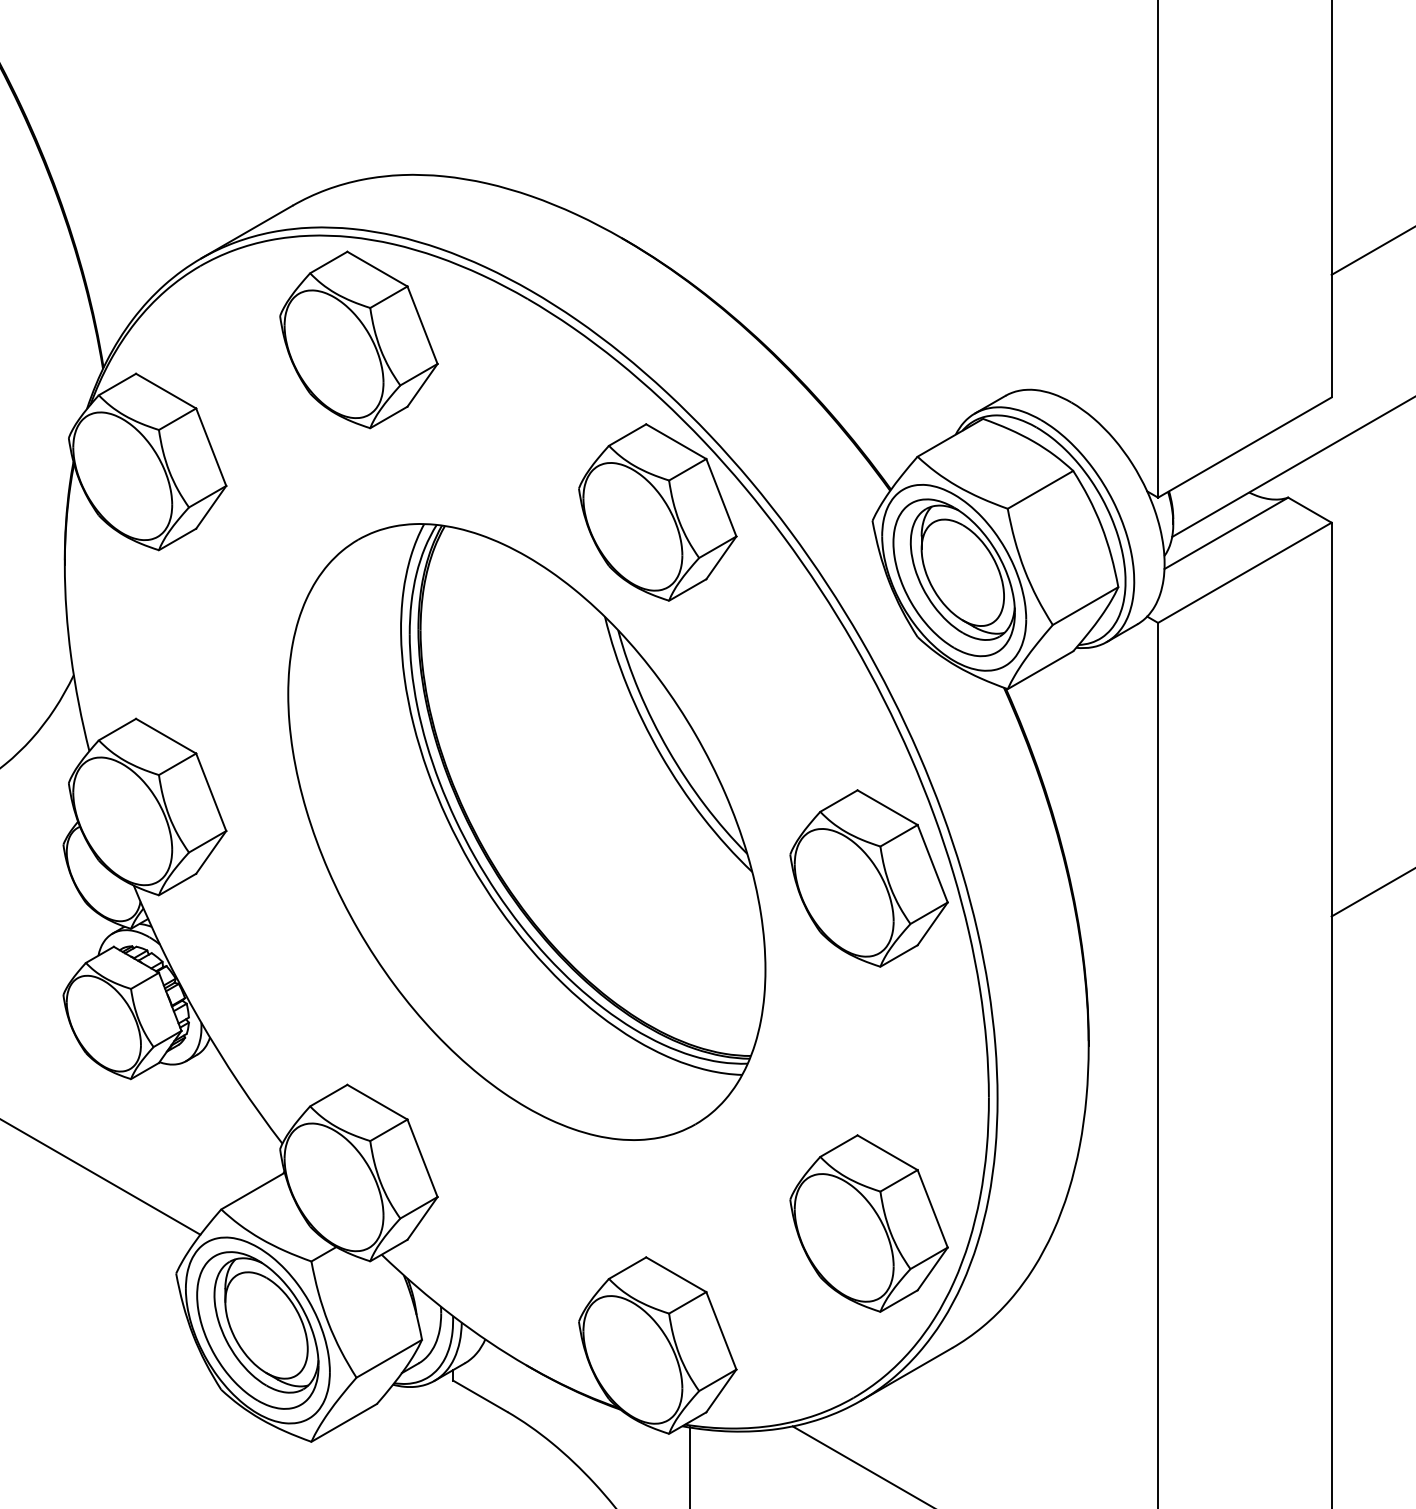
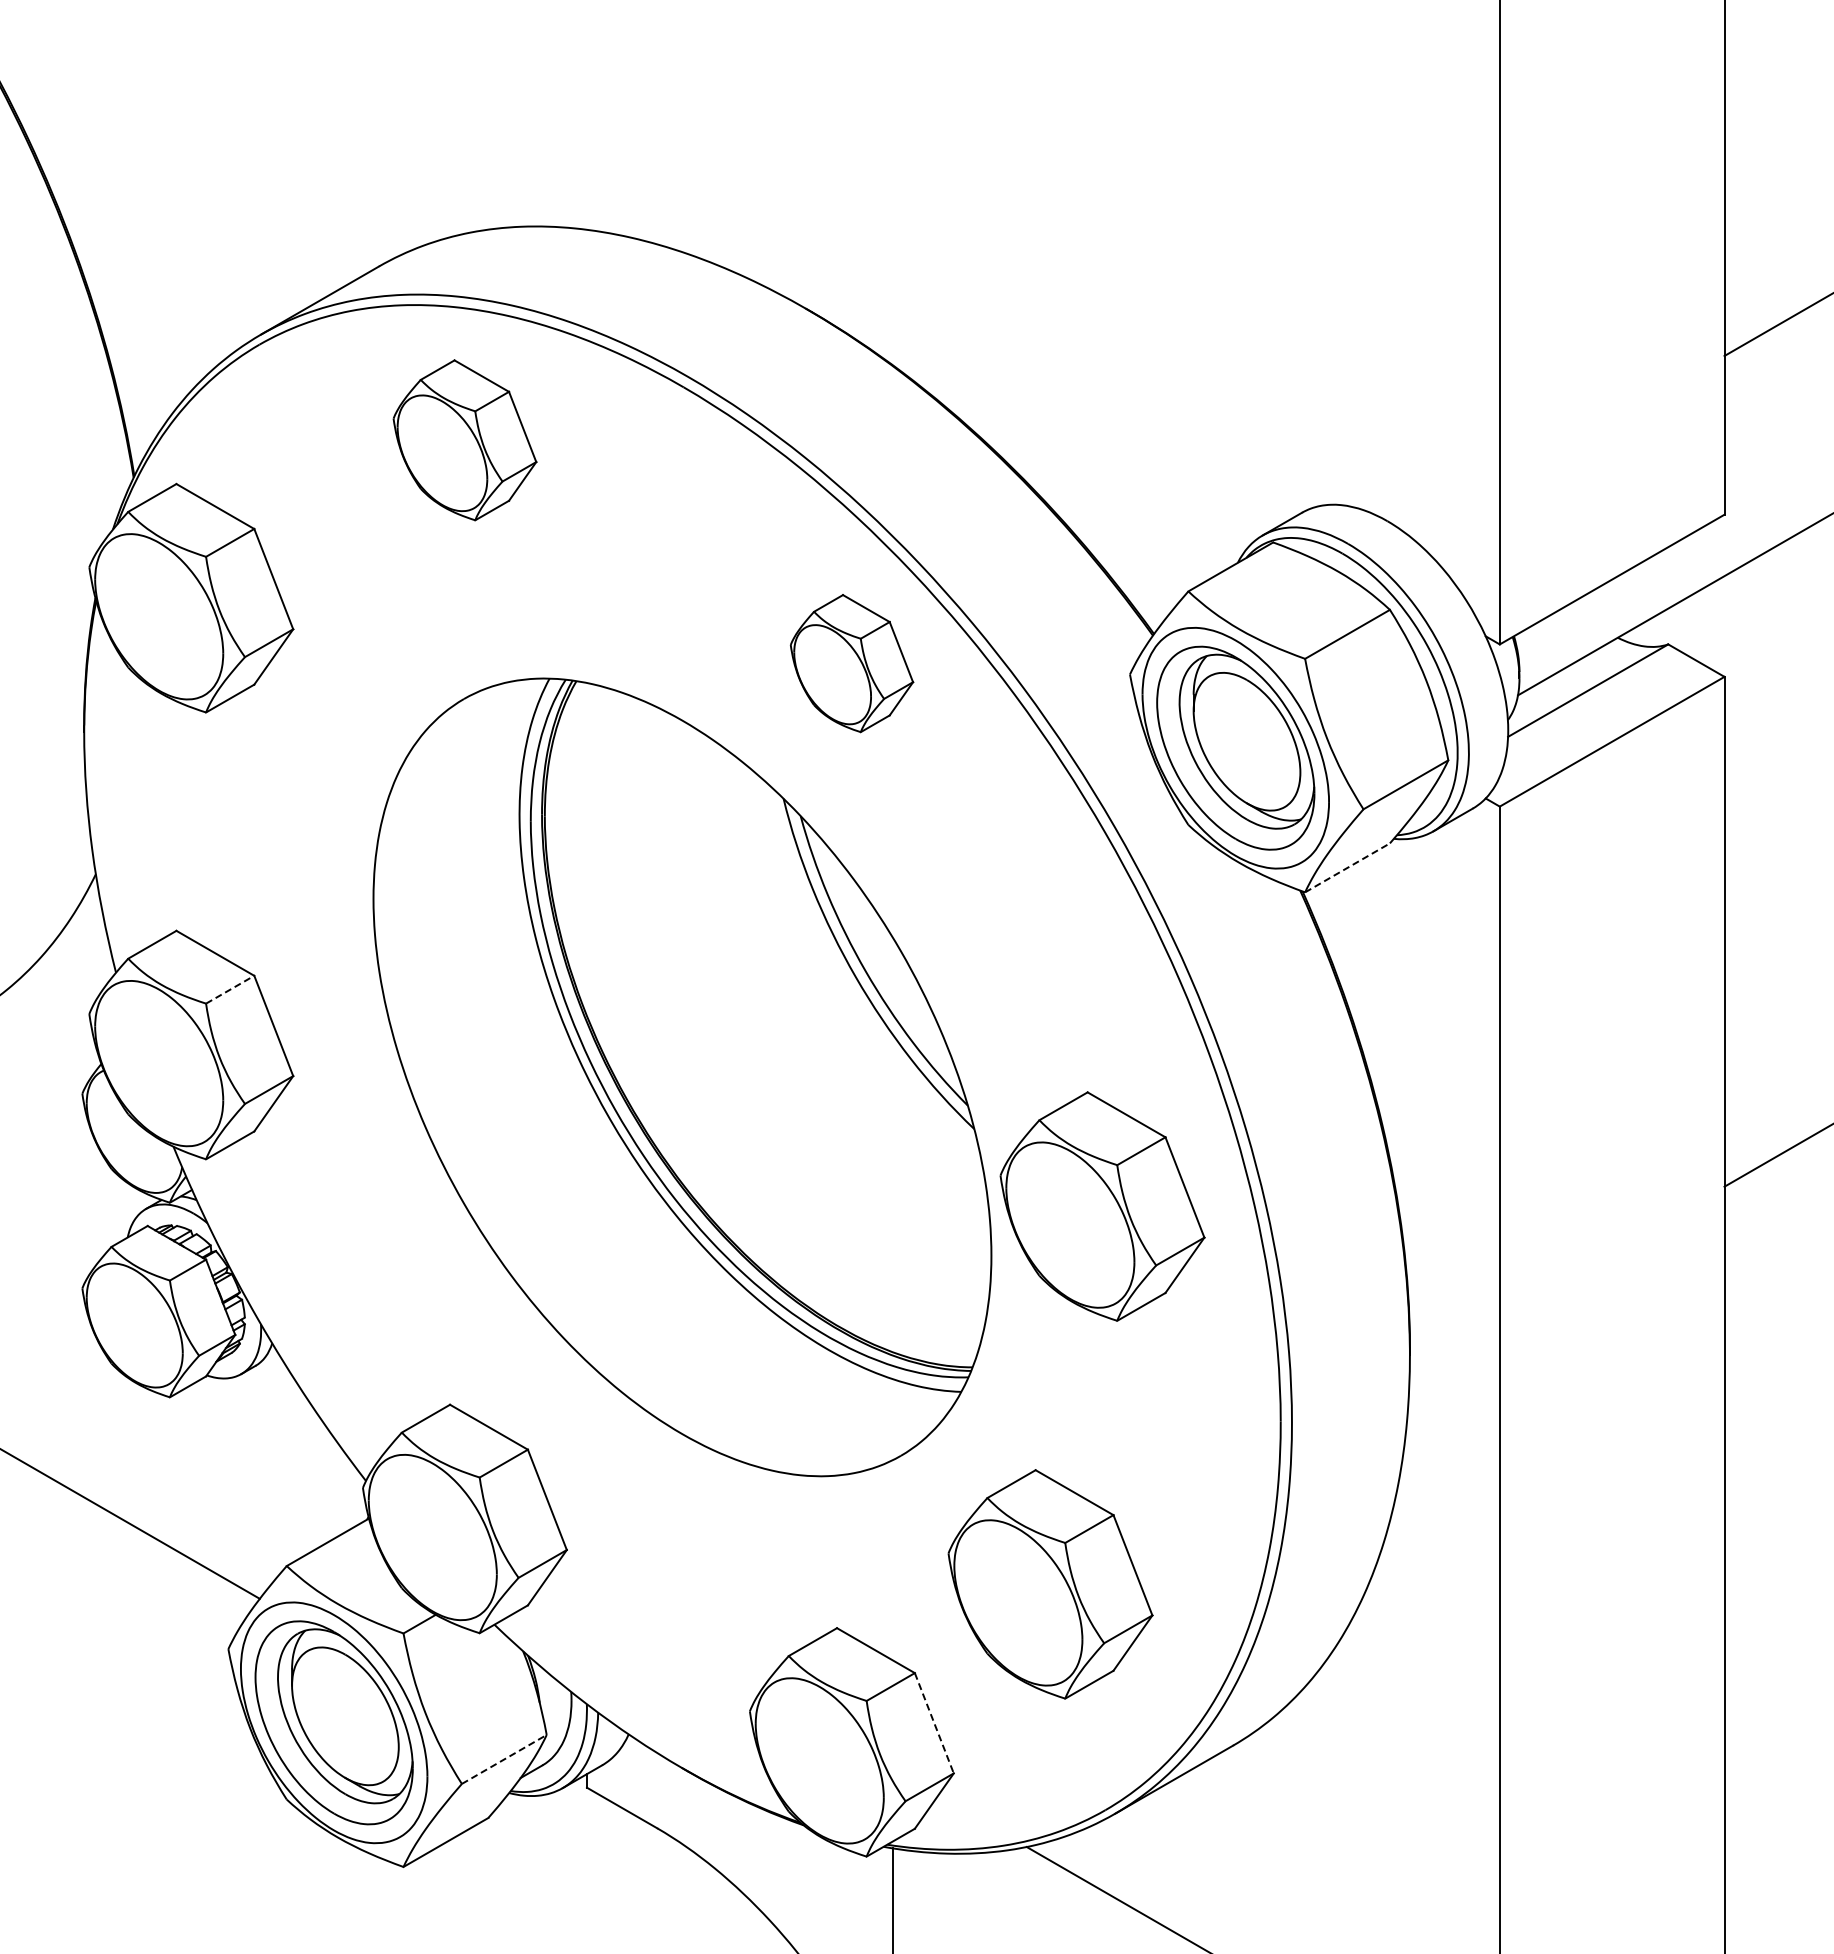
part: (358, 340) -> (464, 440), size x0.7
part: (657, 512) -> (851, 663), size x0.6
line: (1040, 669) -> (1347, 867), solid -> dashed
line: (177, 764) -> (230, 989), solid -> dashed
part: (869, 878) -> (1102, 1206), moved
part: (869, 1223) -> (1050, 1584), moved
line: (721, 1331) -> (934, 1723), solid -> dashed
line: (389, 1358) -> (504, 1759), solid -> dashed

